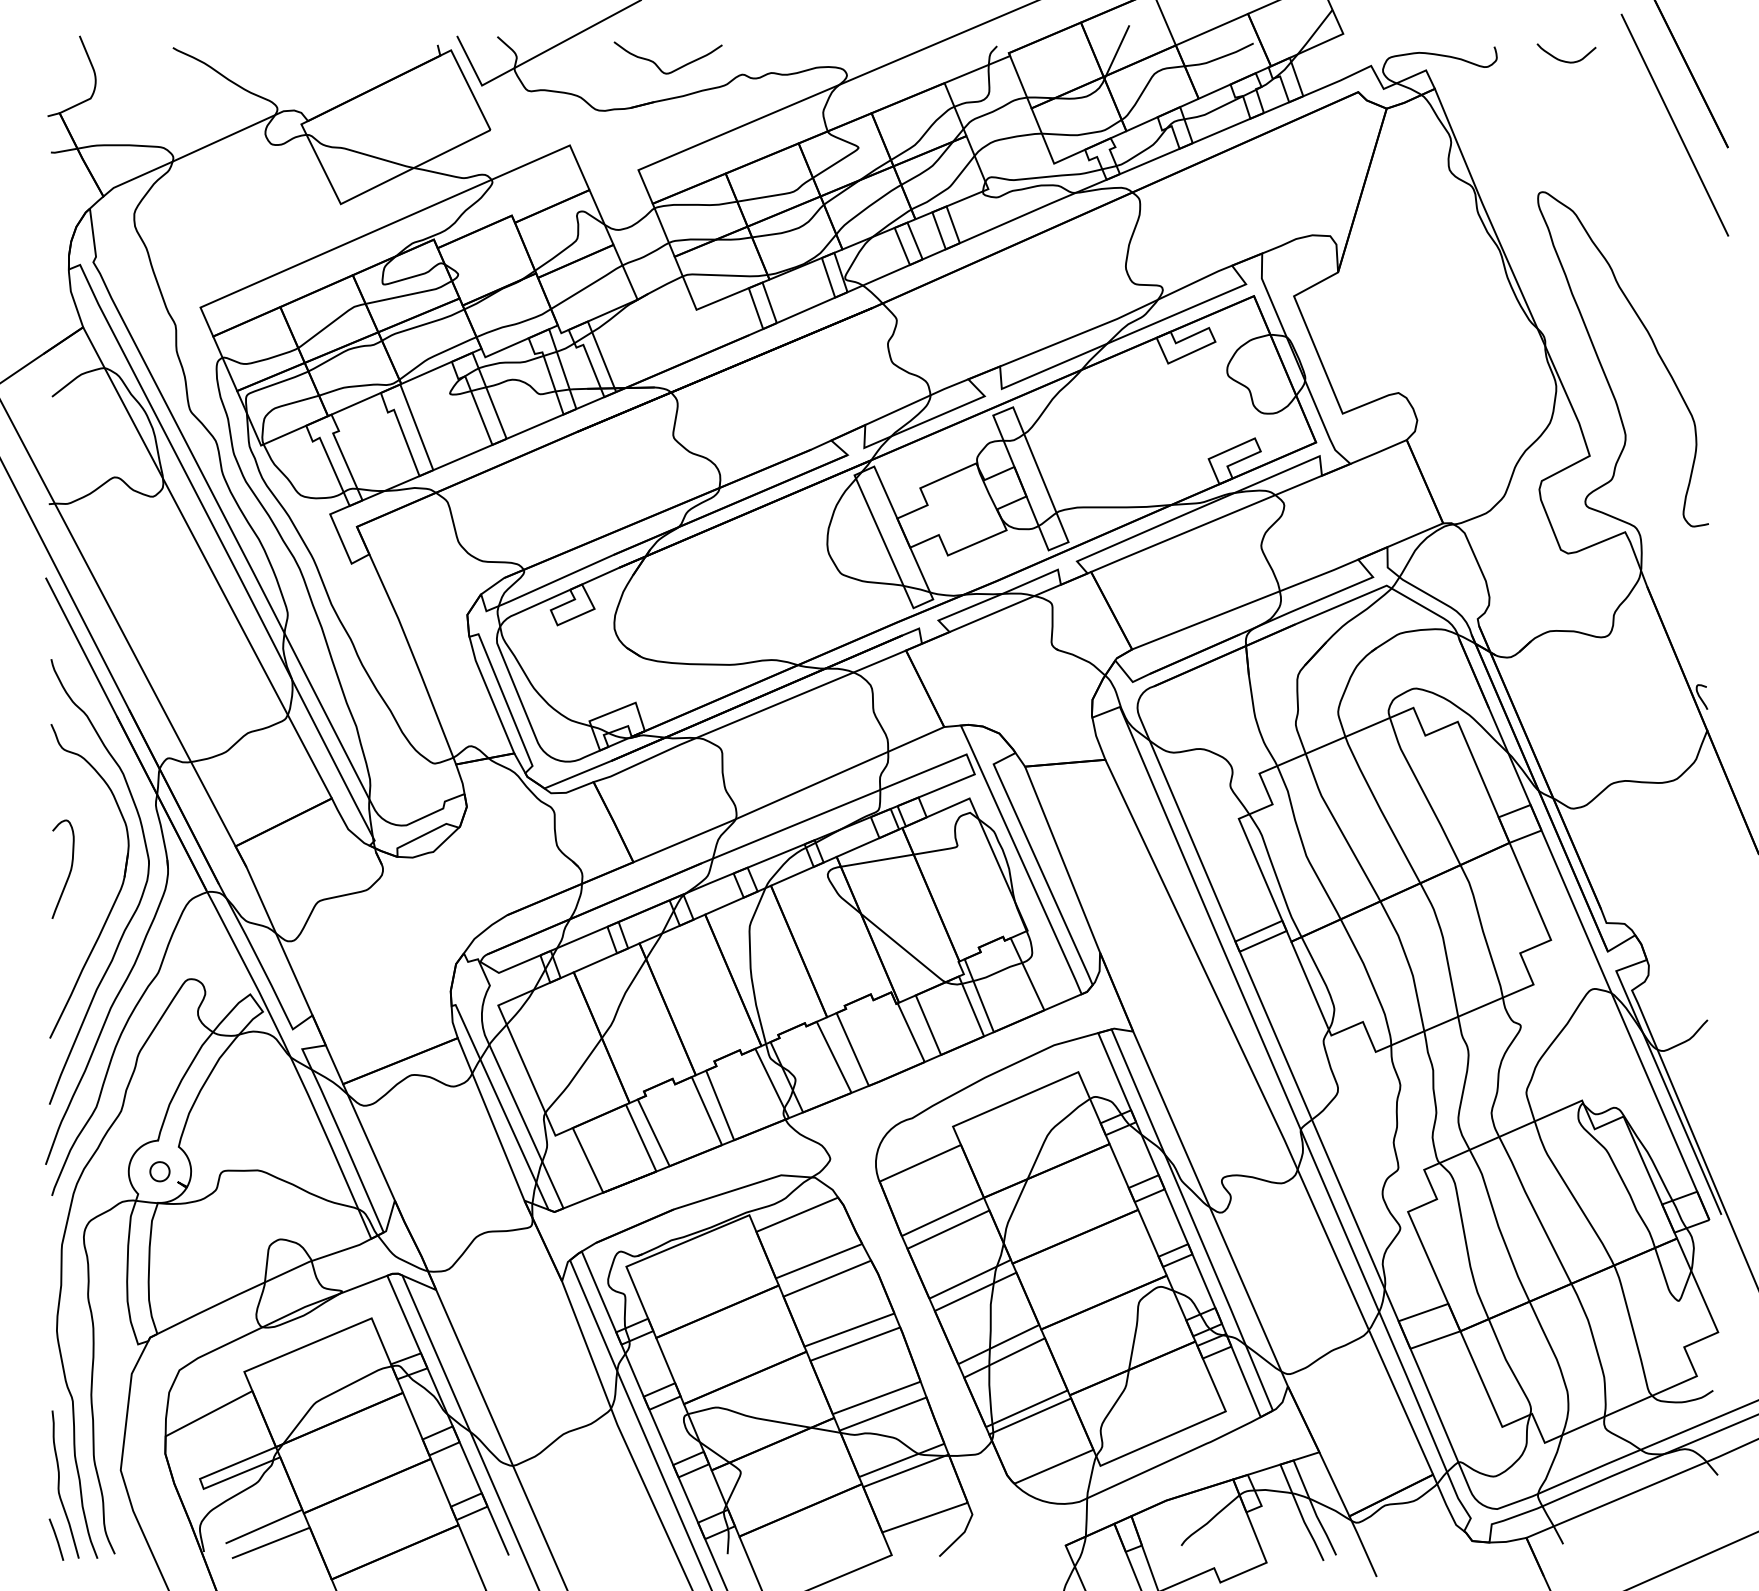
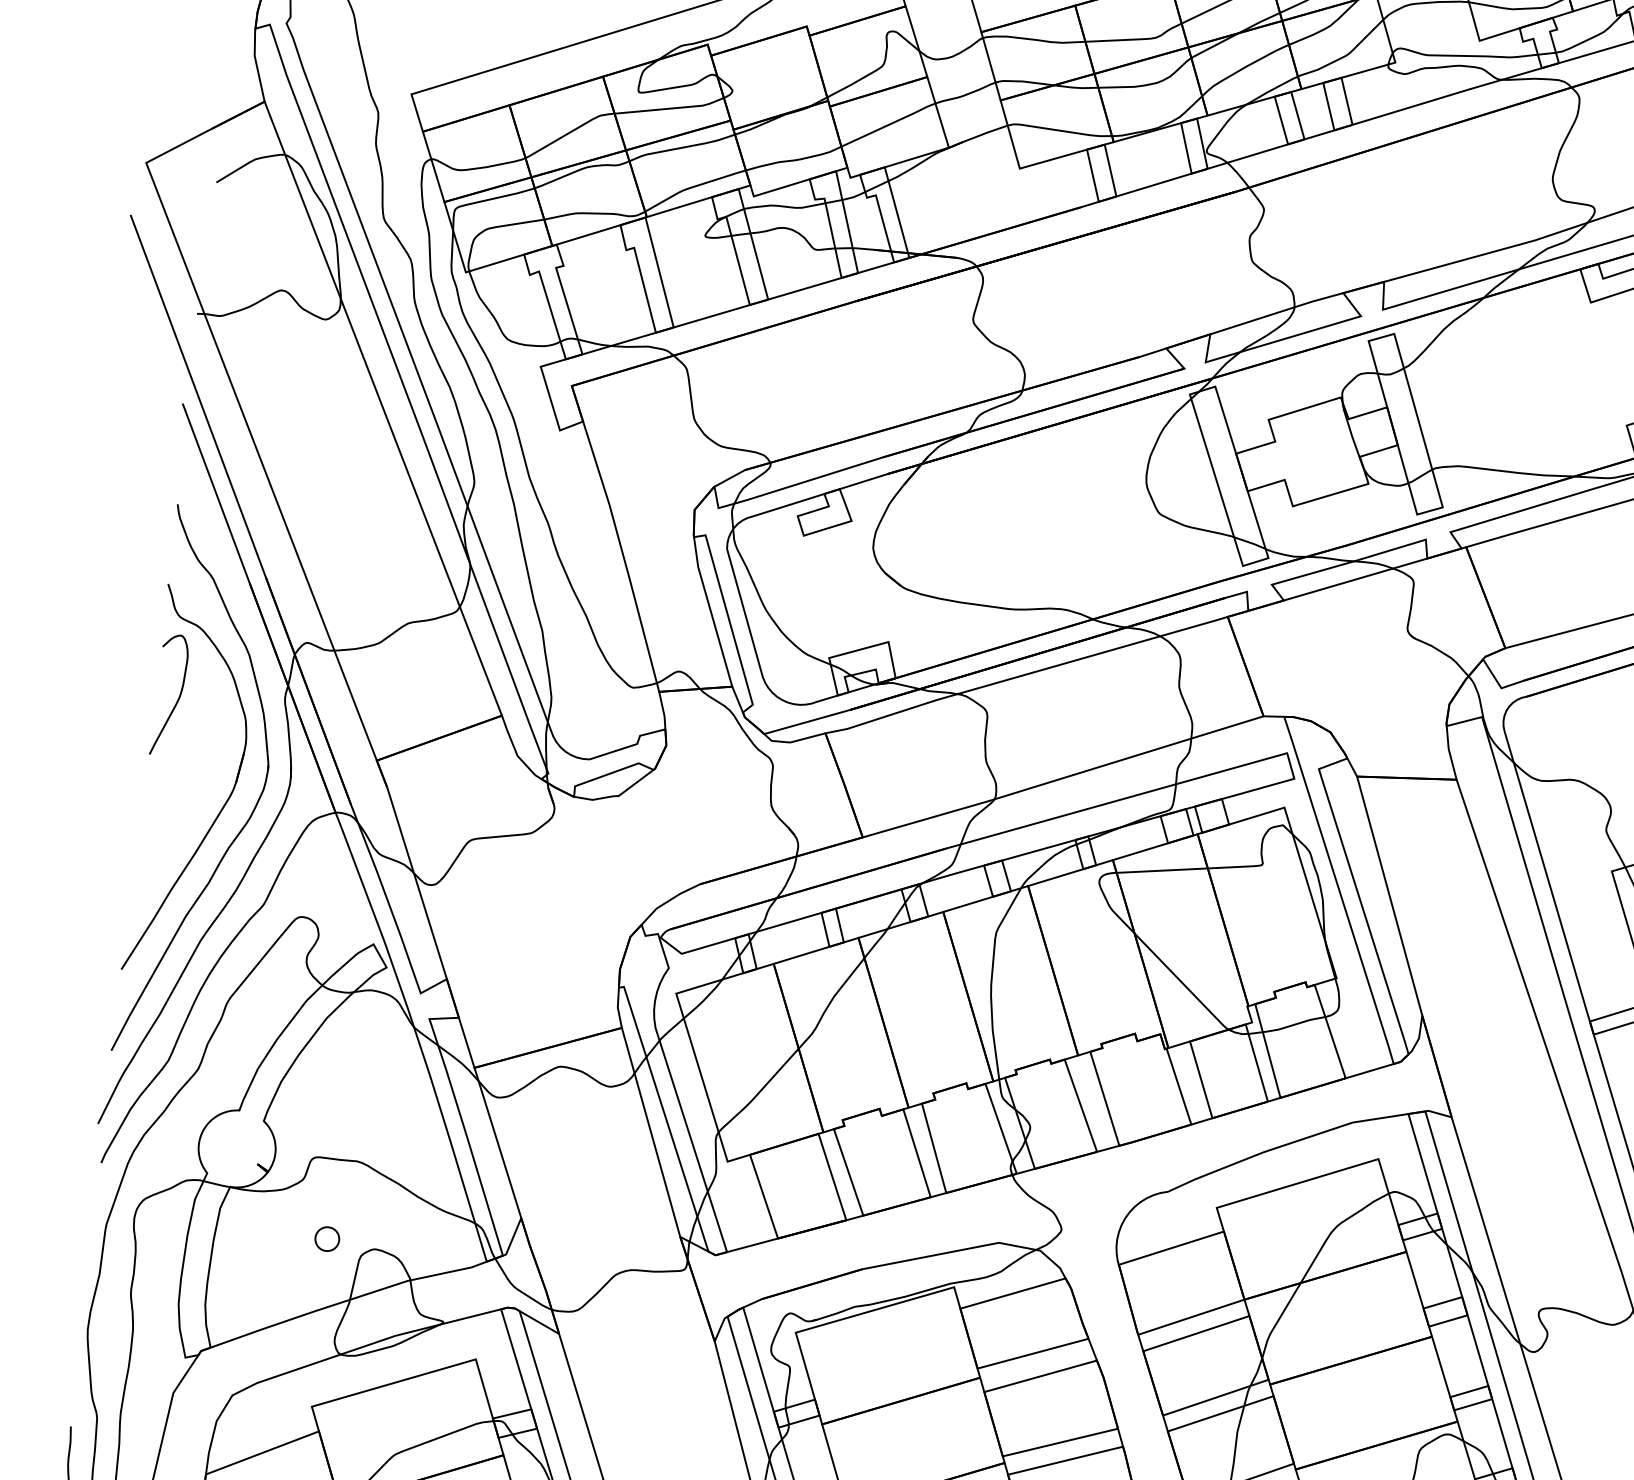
curve: (69, 871) -> (177, 698), moved
part: (159, 1171) -> (326, 1238), moved

